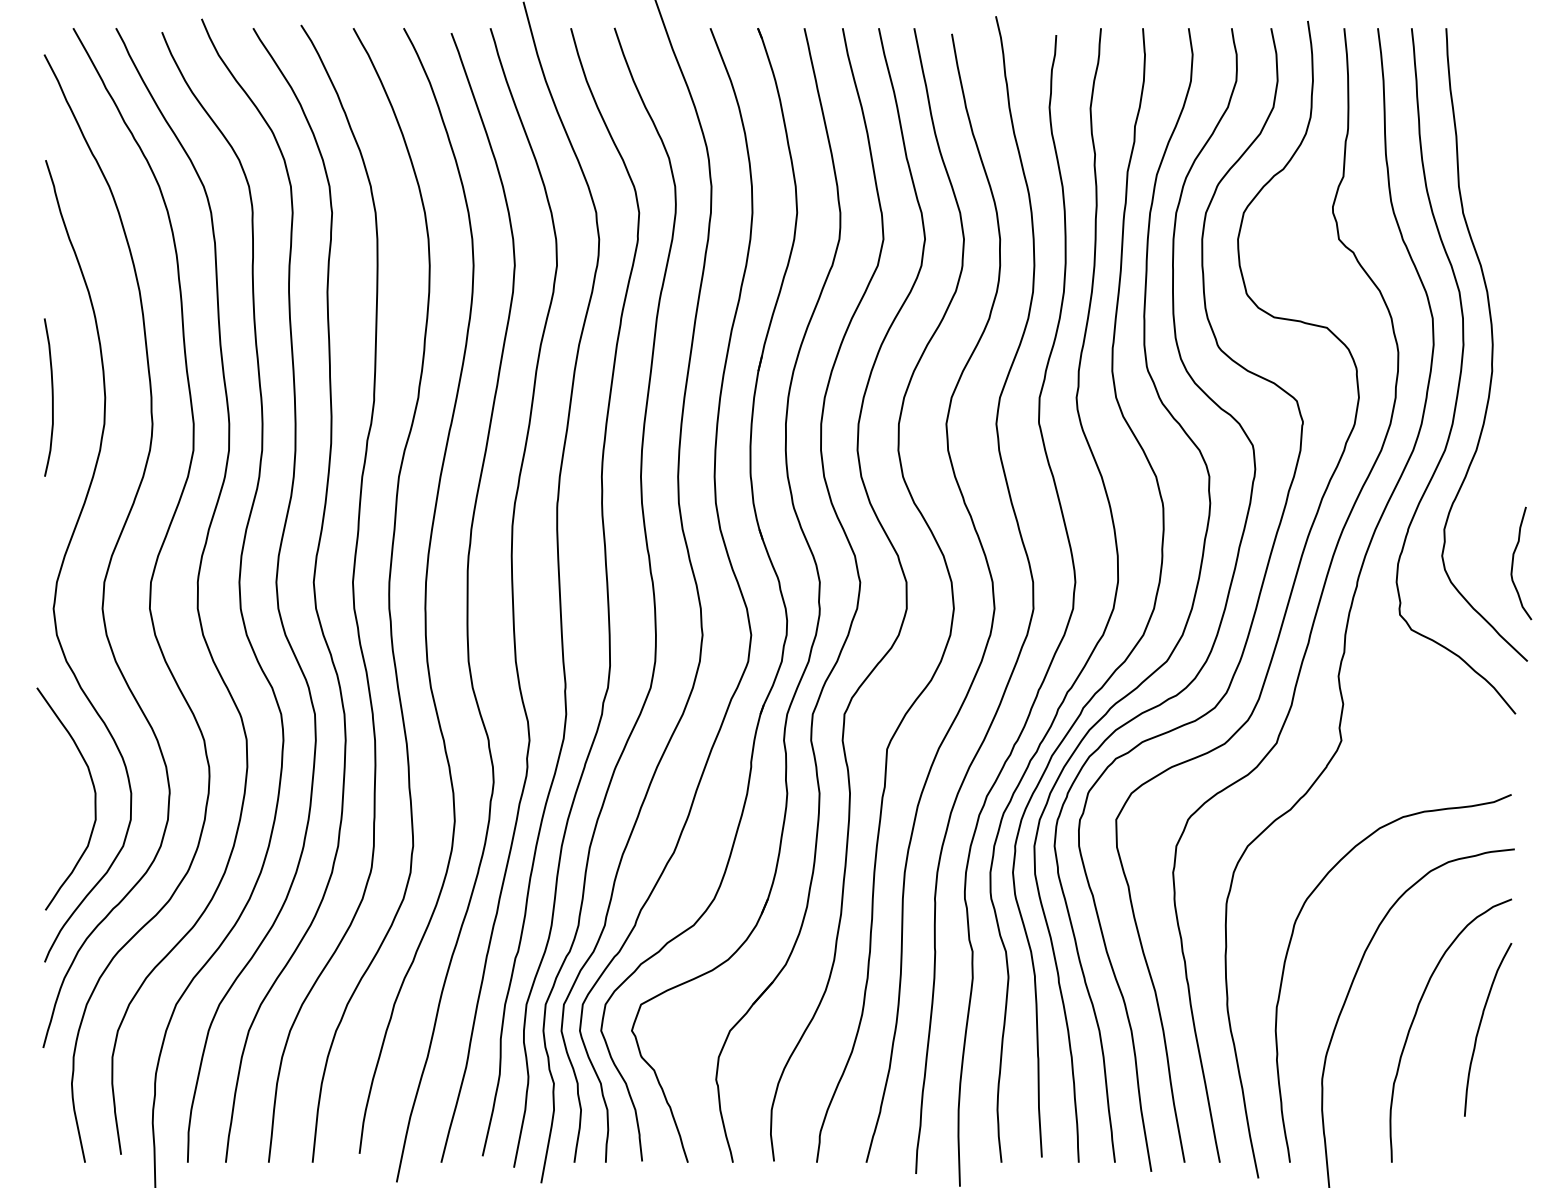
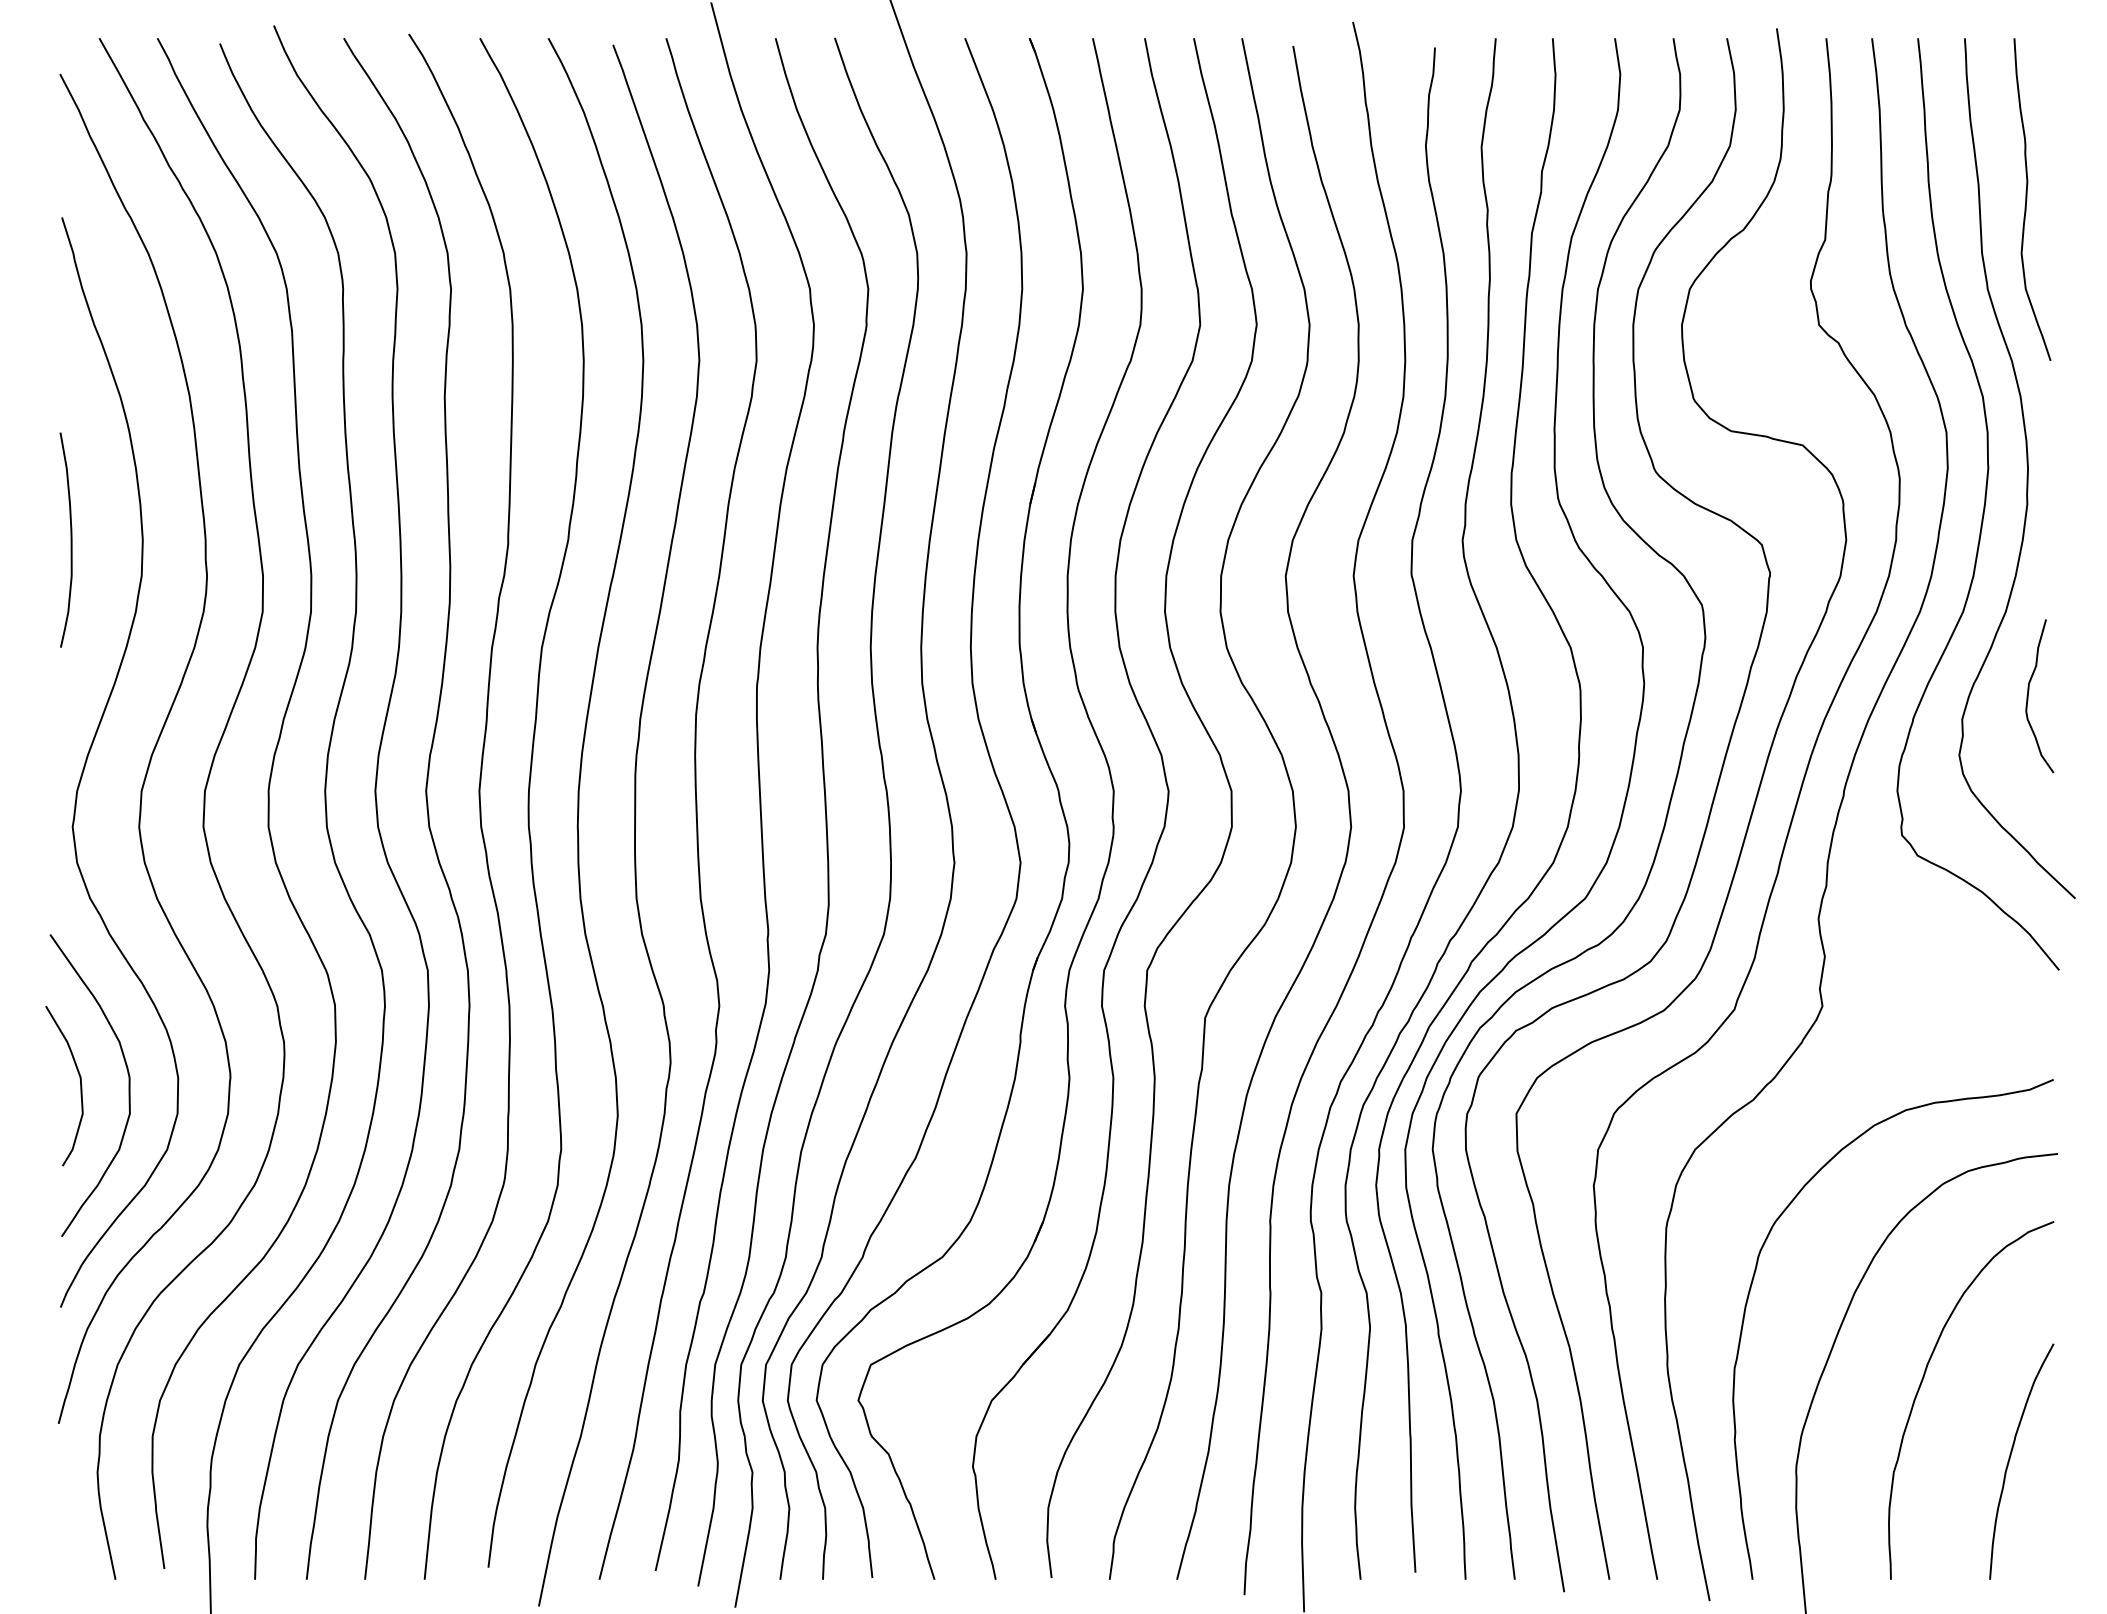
curve: (1492, 146) -> (2027, 198), added
curve: (1513, 563) -> (2029, 696), moved
curve: (58, 797) -> (79, 1083), added
curve: (1480, 1027) -> (2011, 1458), moved

